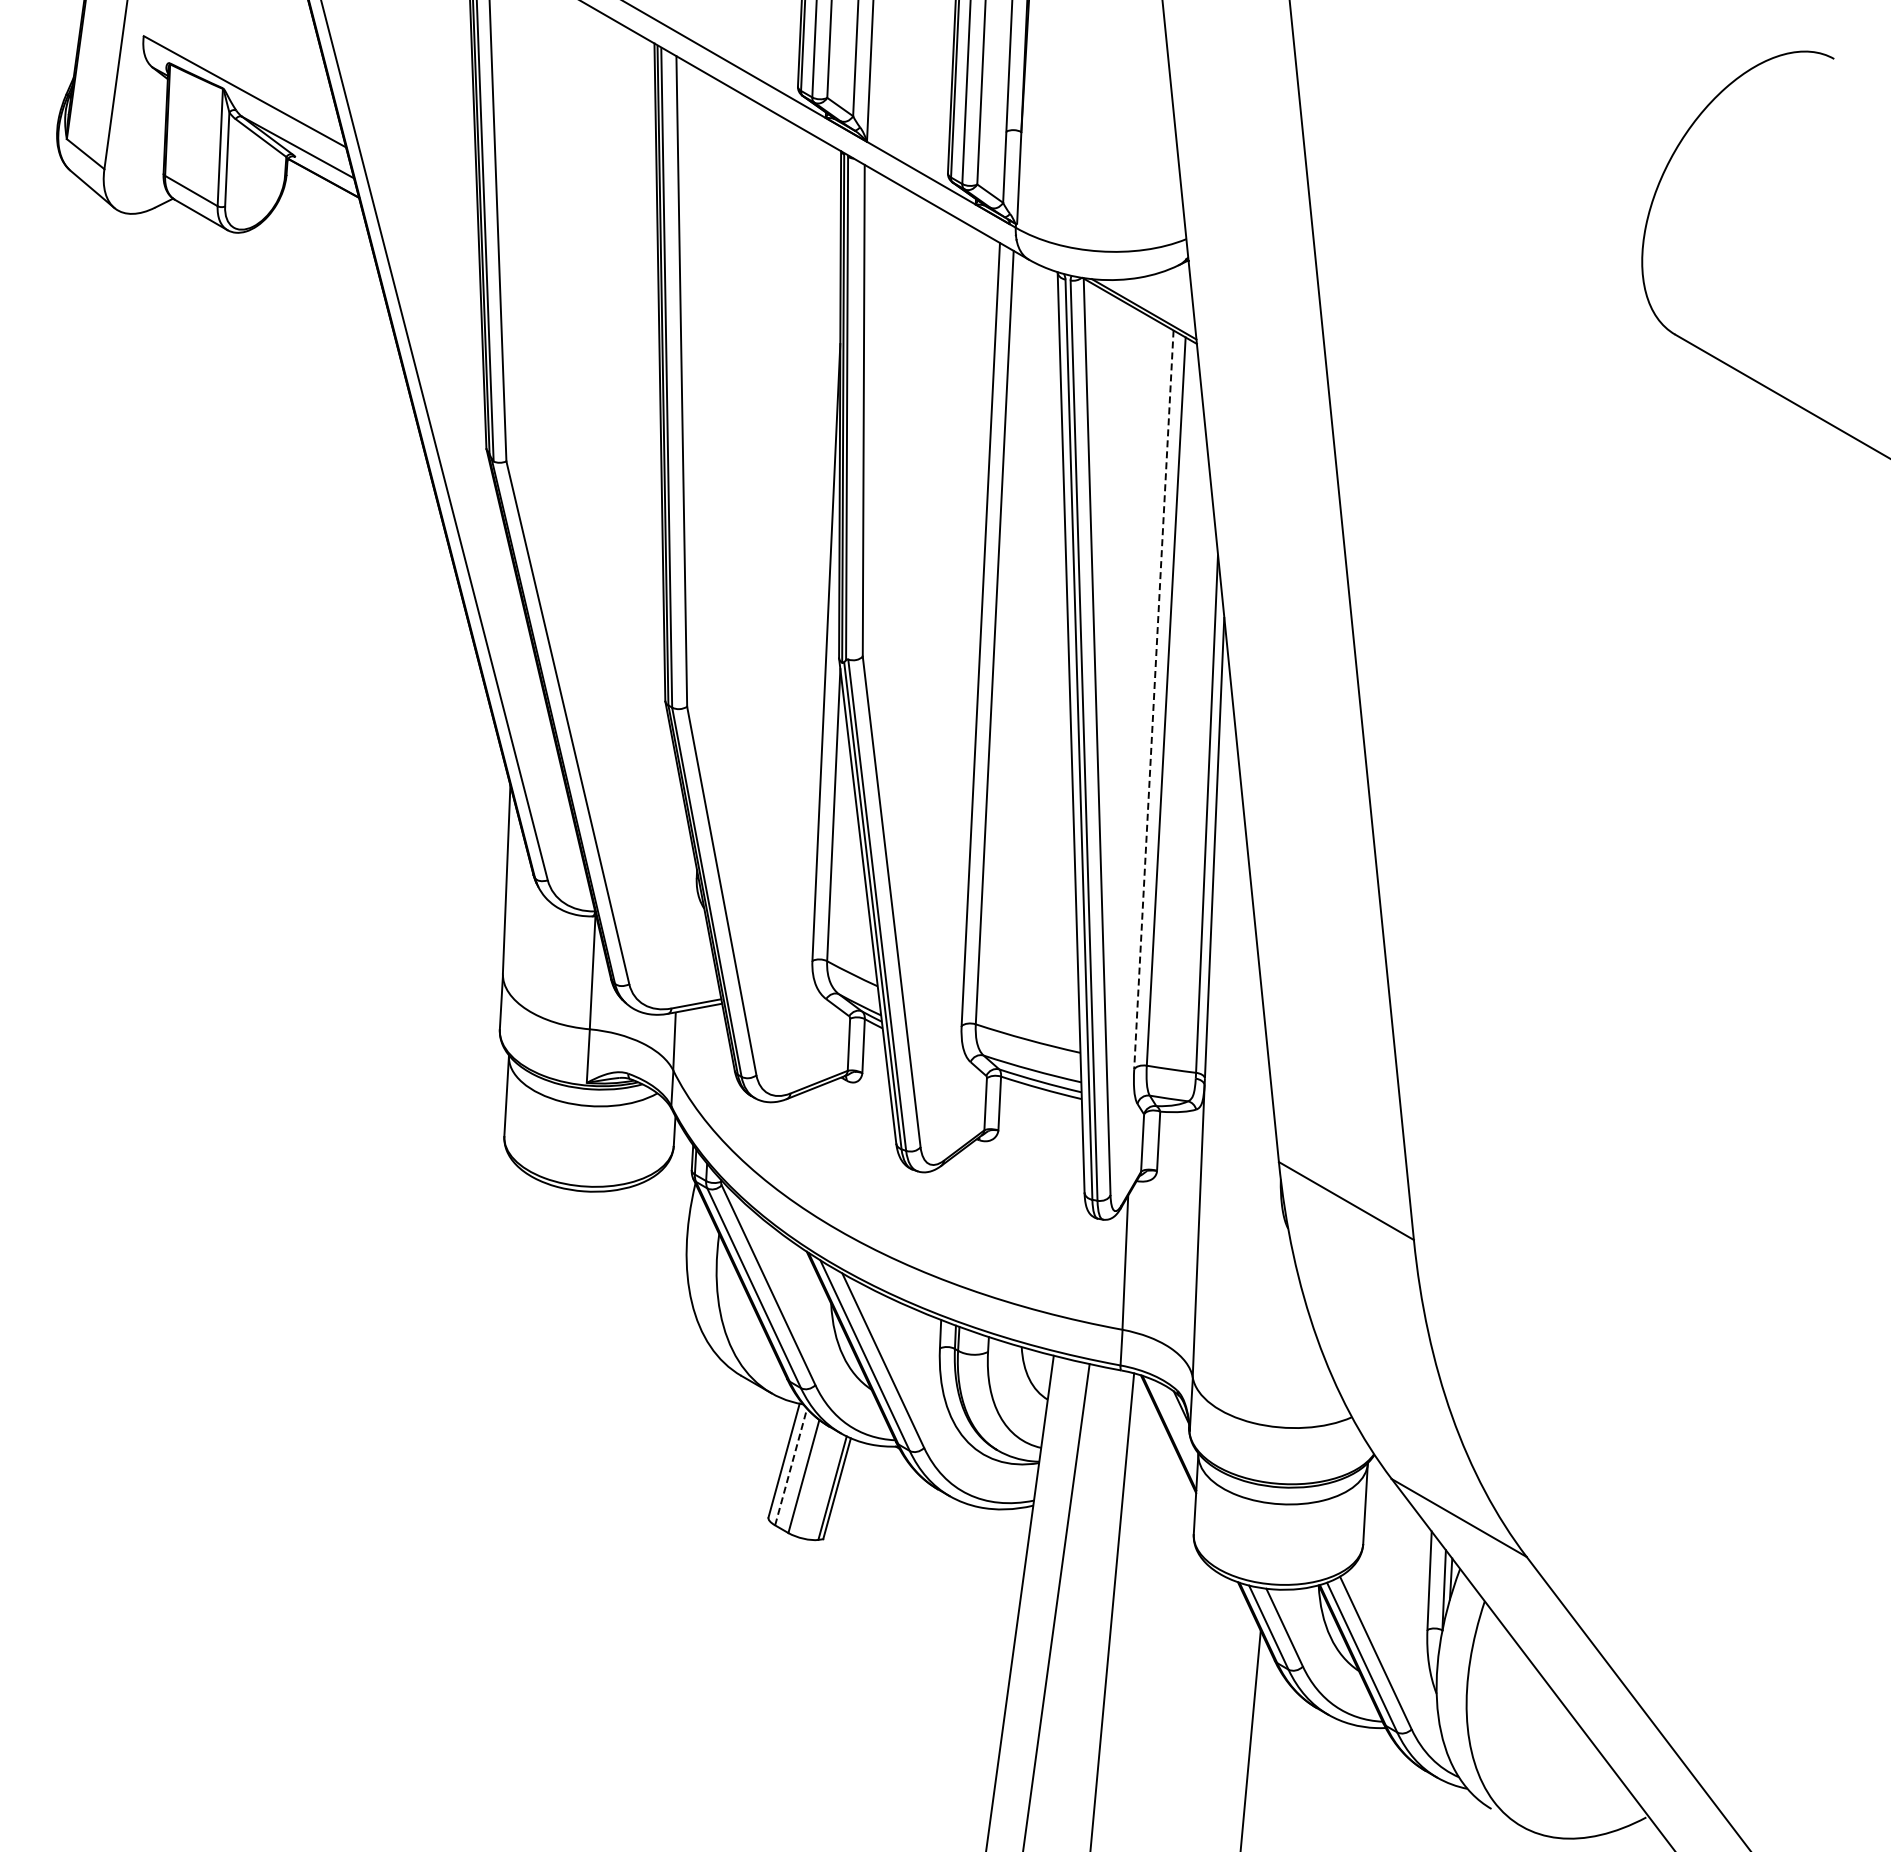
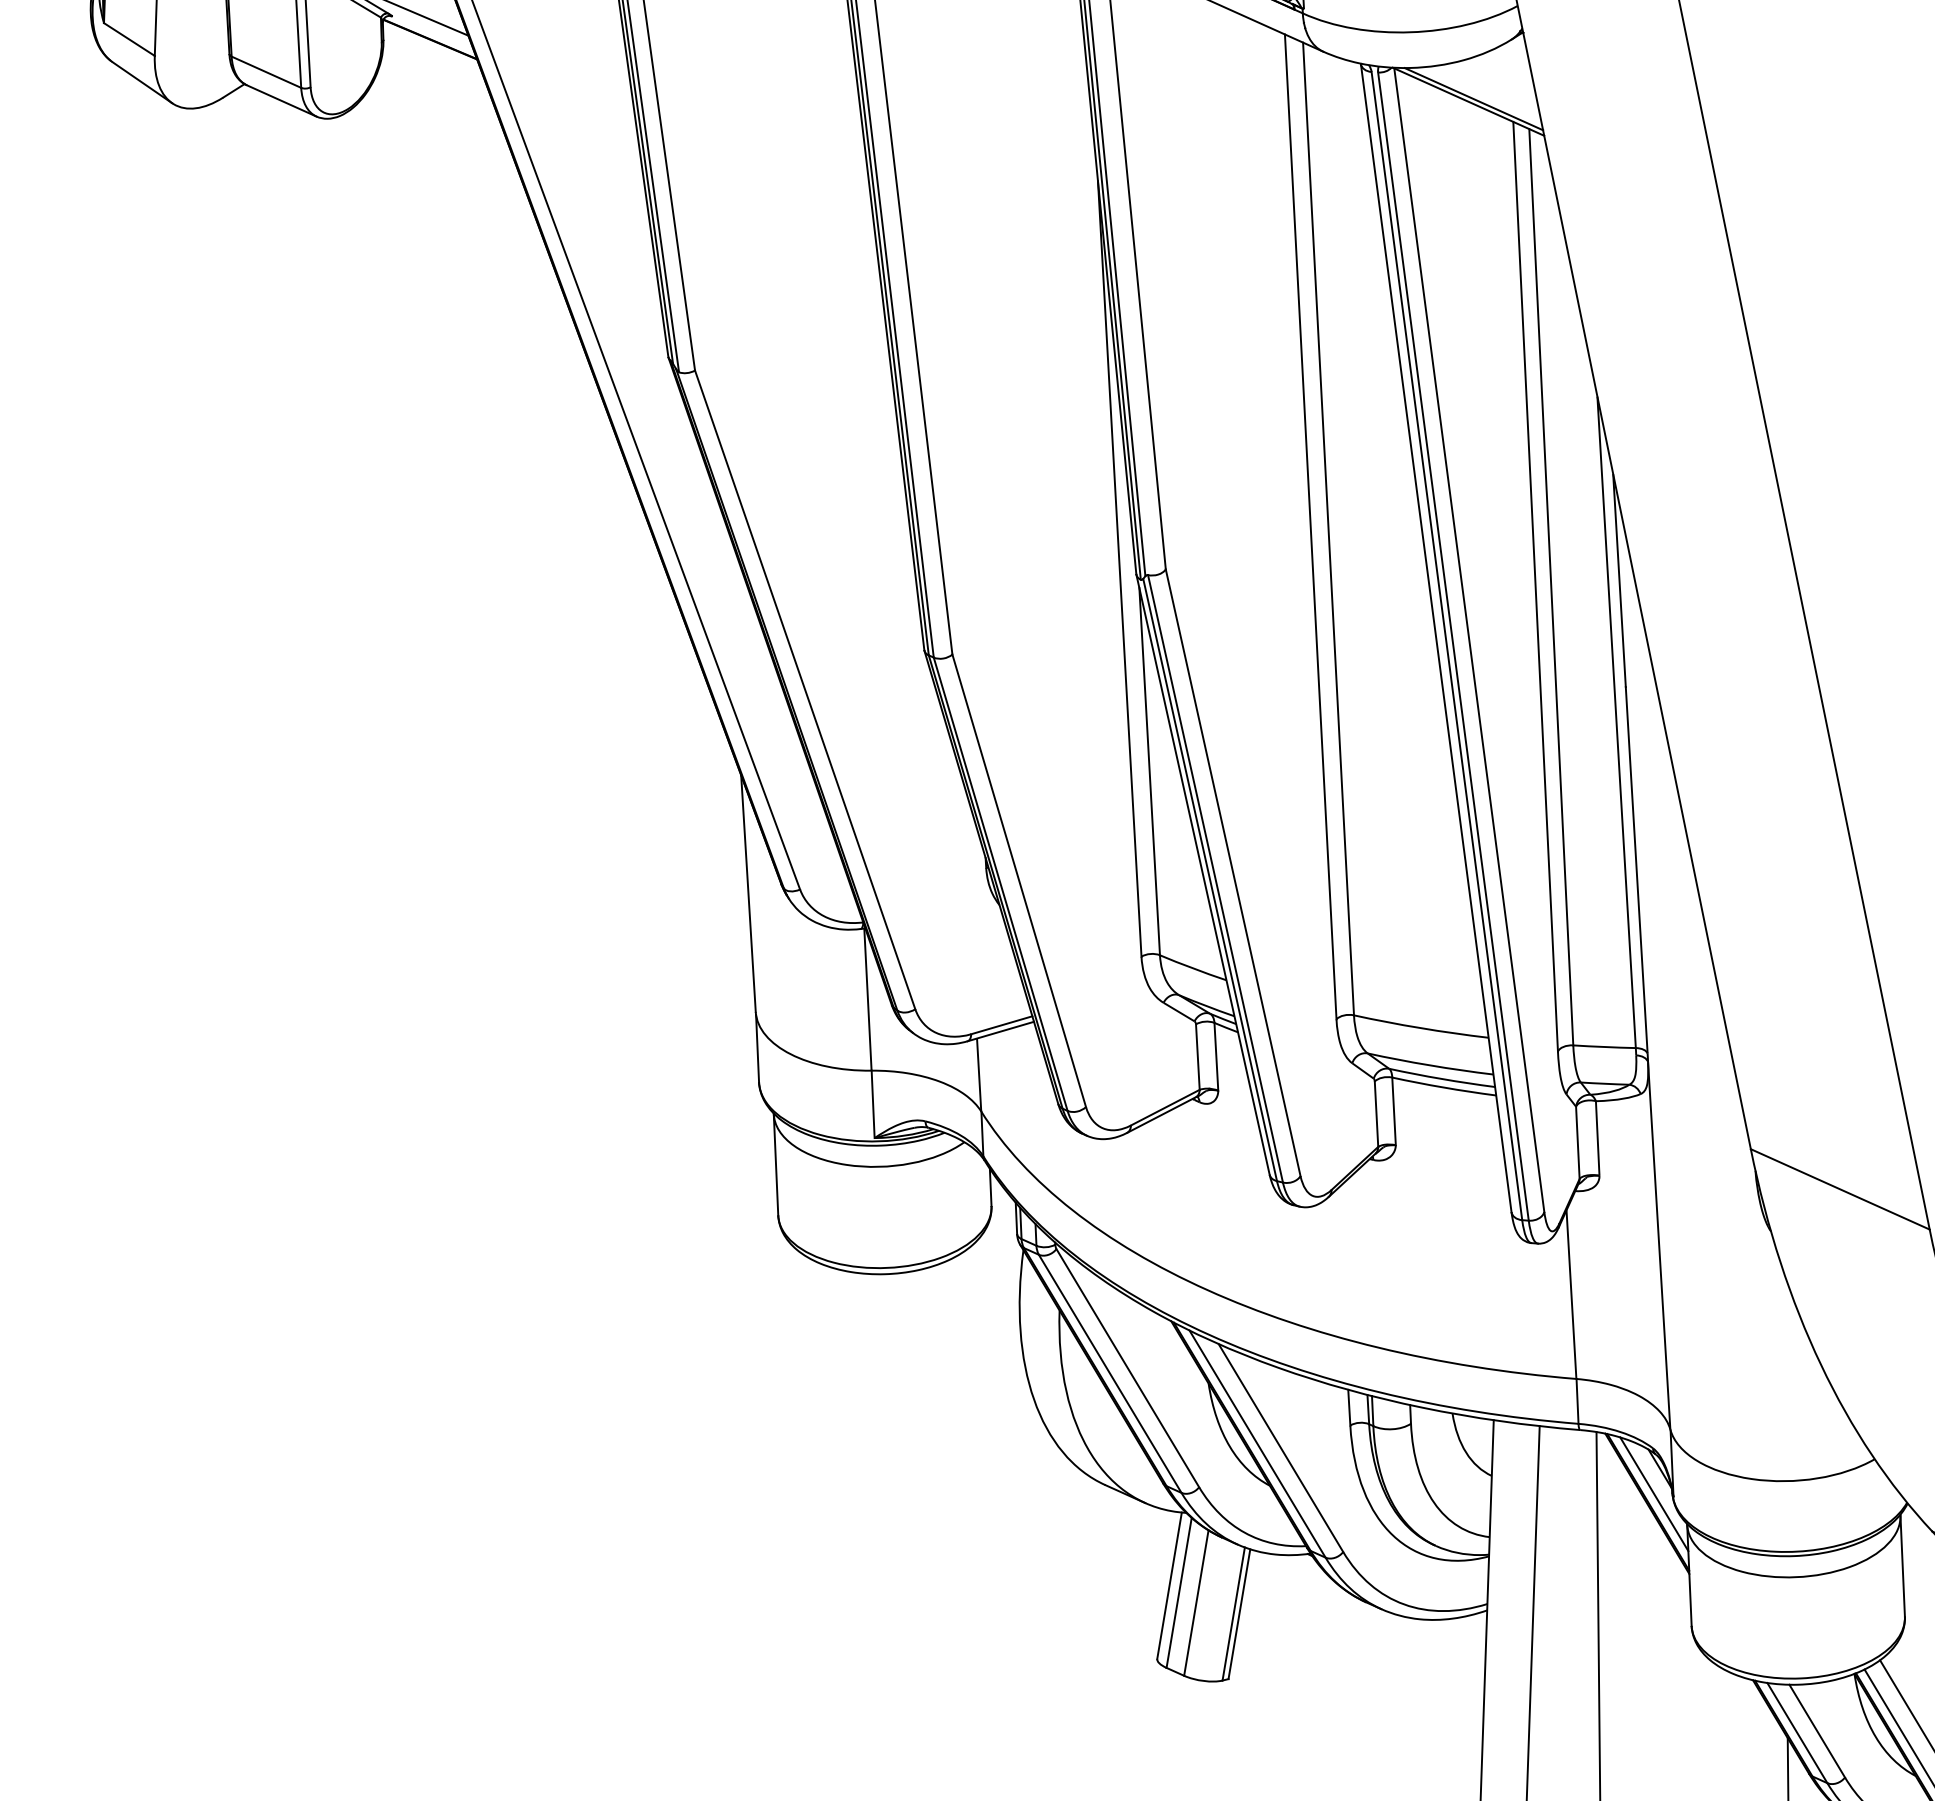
line: (1153, 699) -> (1535, 586), dashed -> solid
line: (1174, 1426) -> (1653, 1493), added
line: (791, 1466) -> (1179, 1592), dashed -> solid

